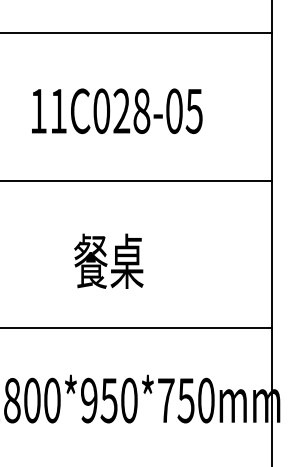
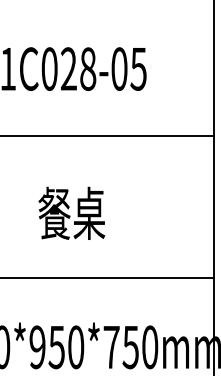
text: (108, 260) -> (71, 212), moved

